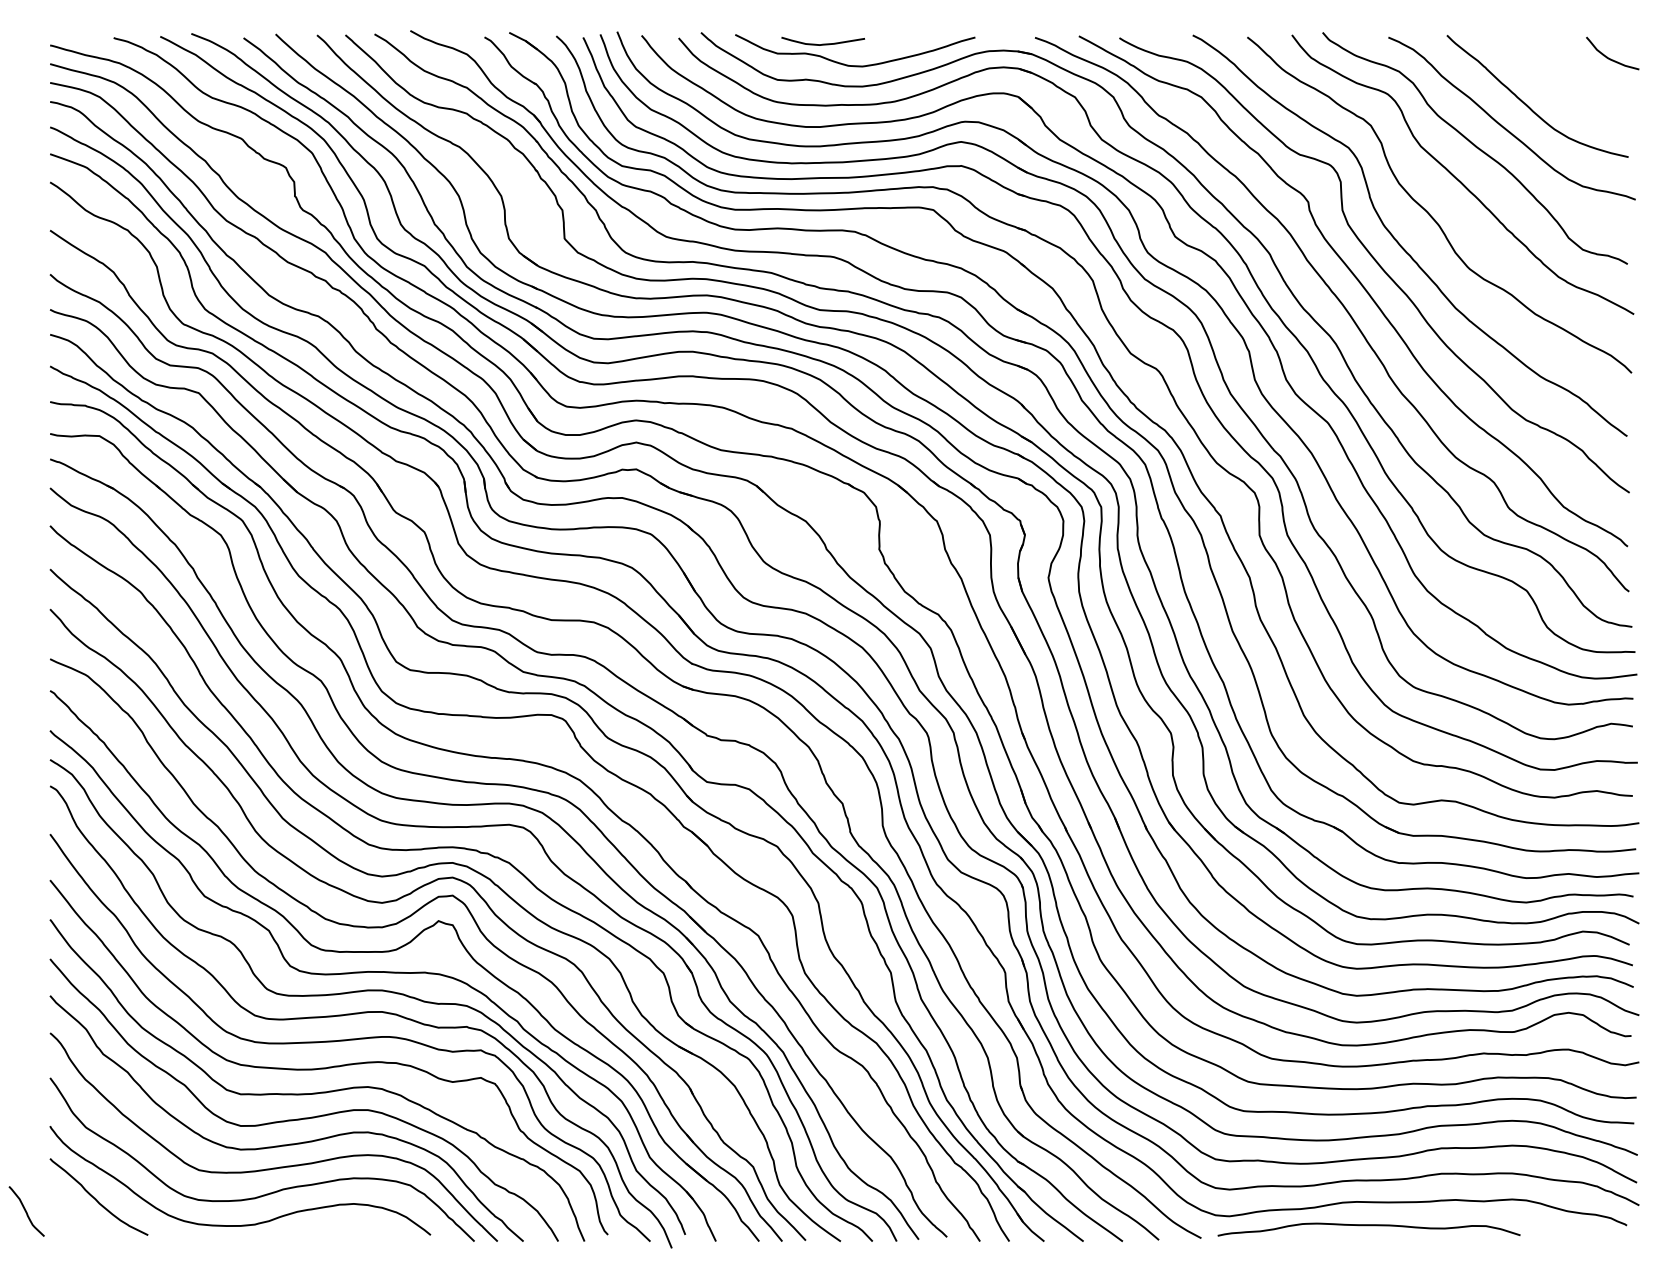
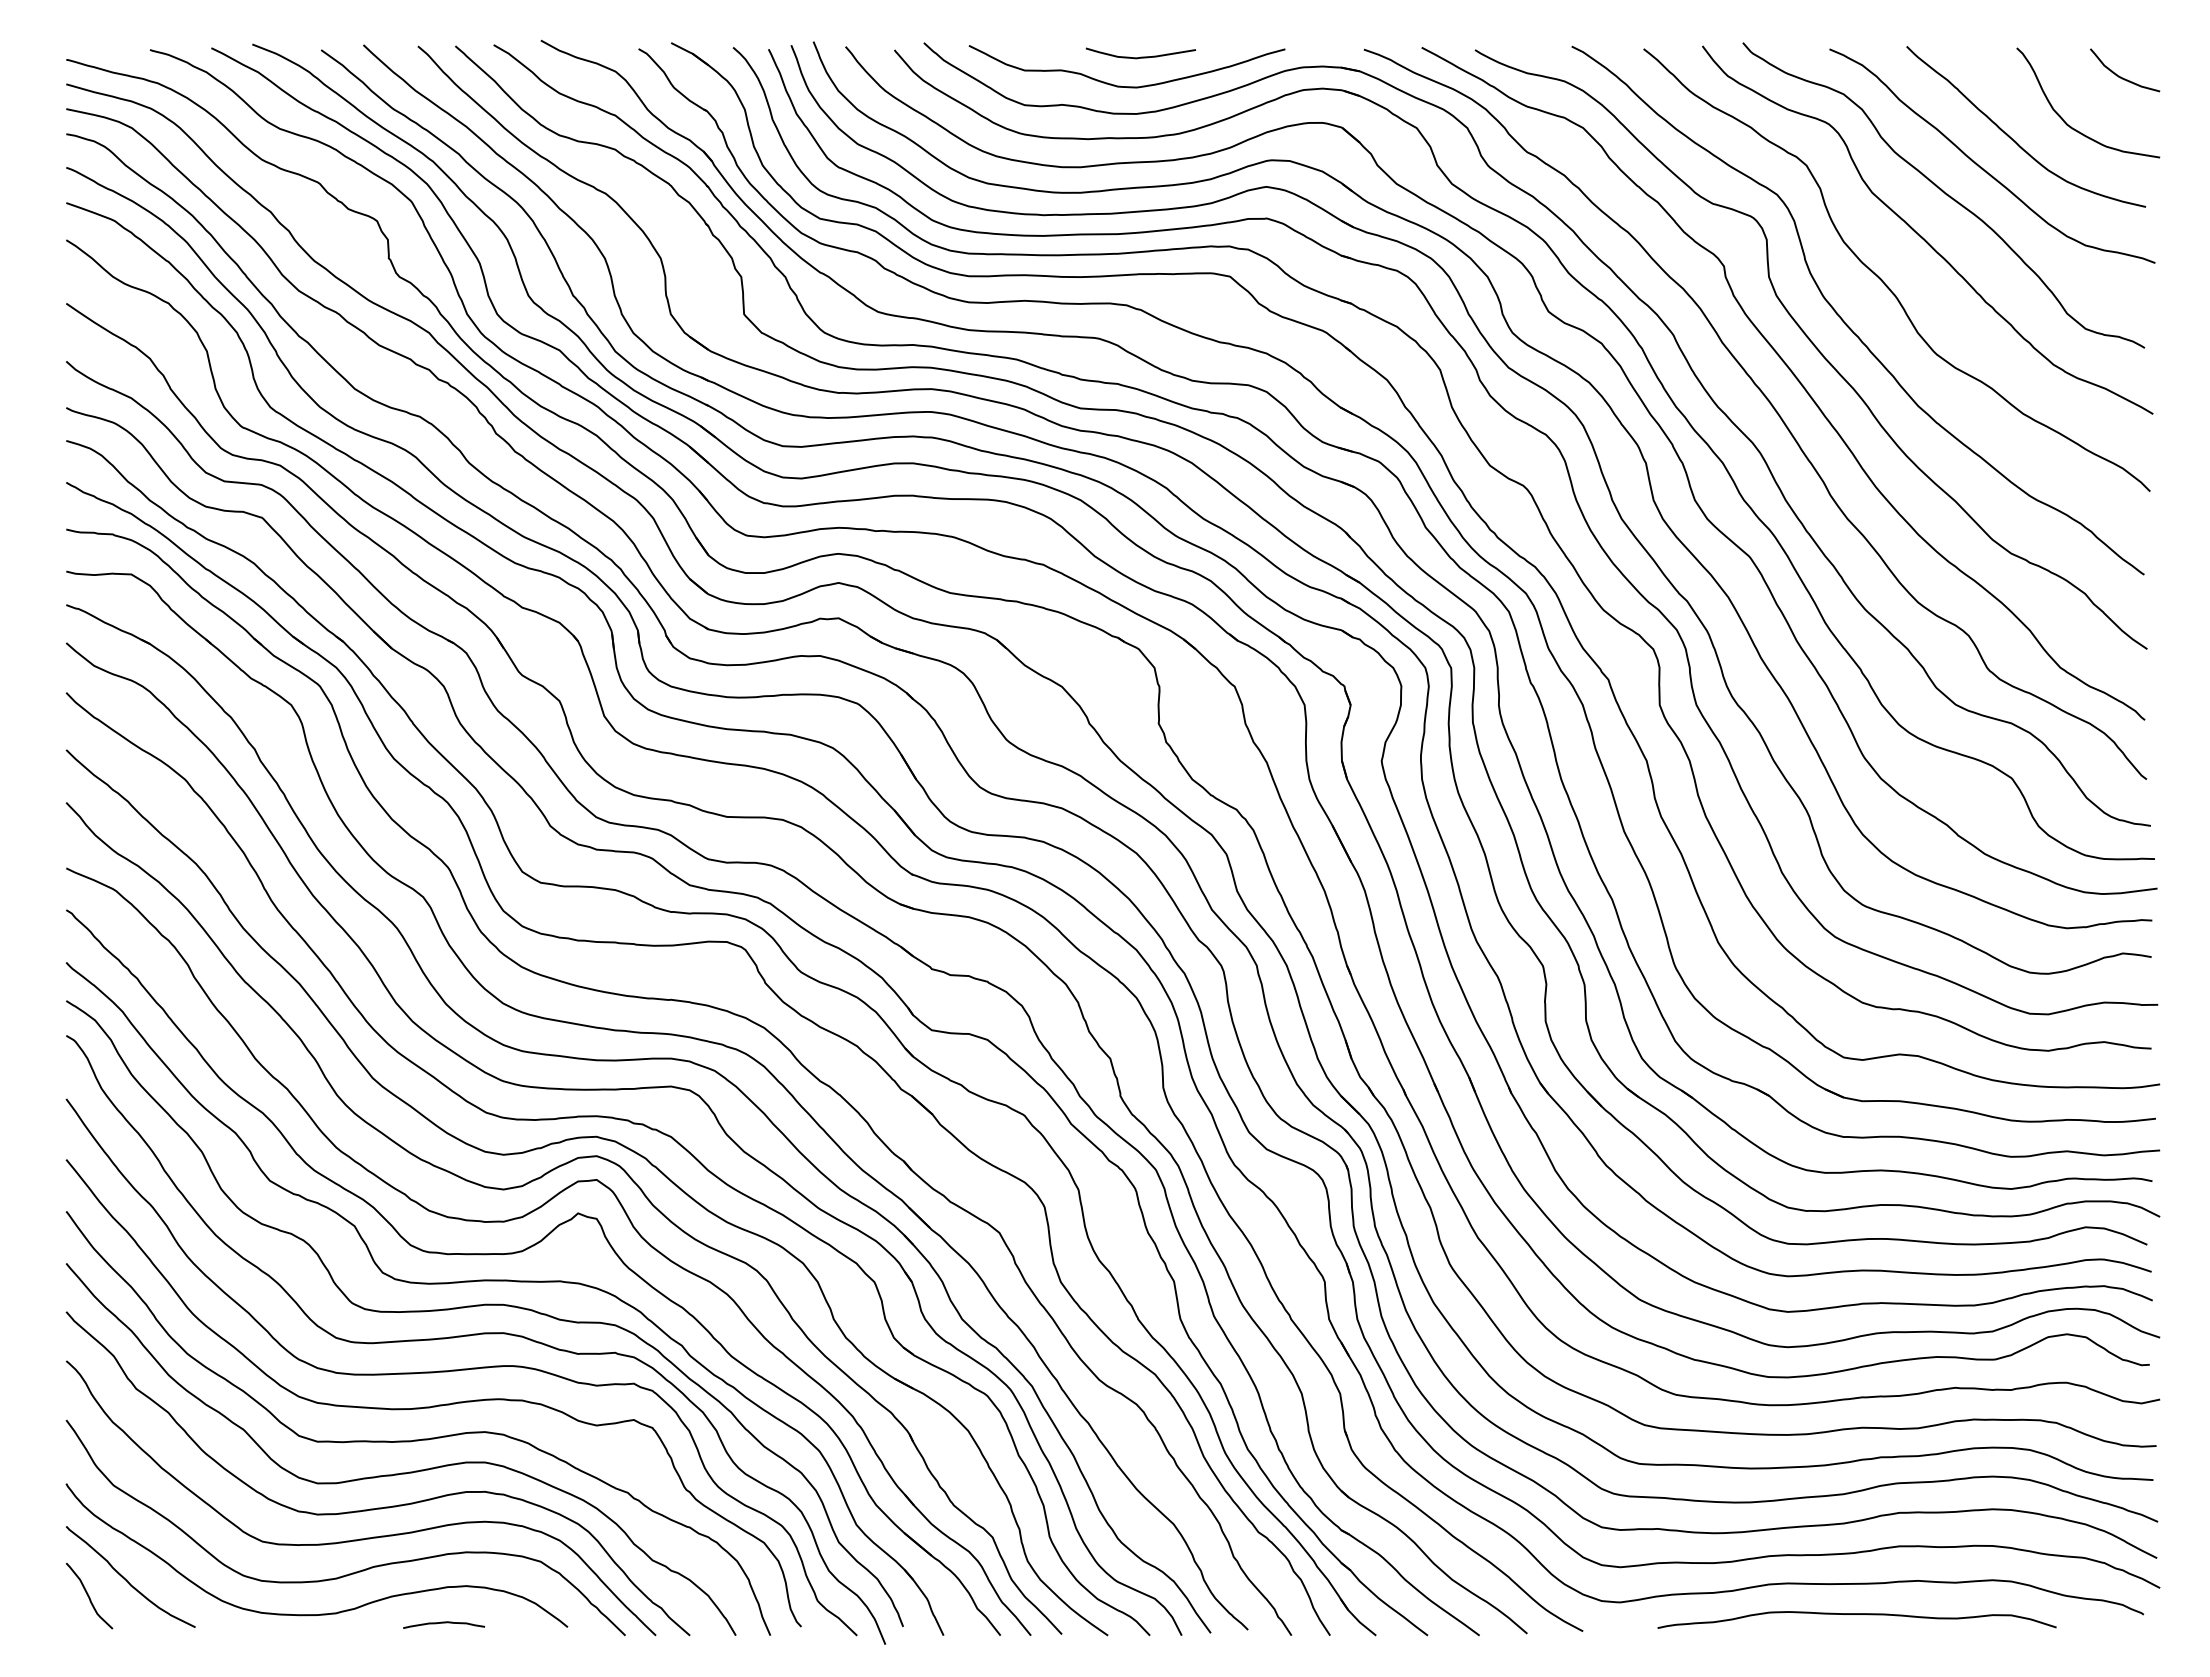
curve: (822, 43) -> (1140, 56), moved
curve: (1571, 95) -> (2070, 125), added
curve: (26, 1211) -> (89, 1595), moved
curve: (1368, 1225) -> (1856, 1614), moved
curve: (337, 1232) -> (444, 1623), added

